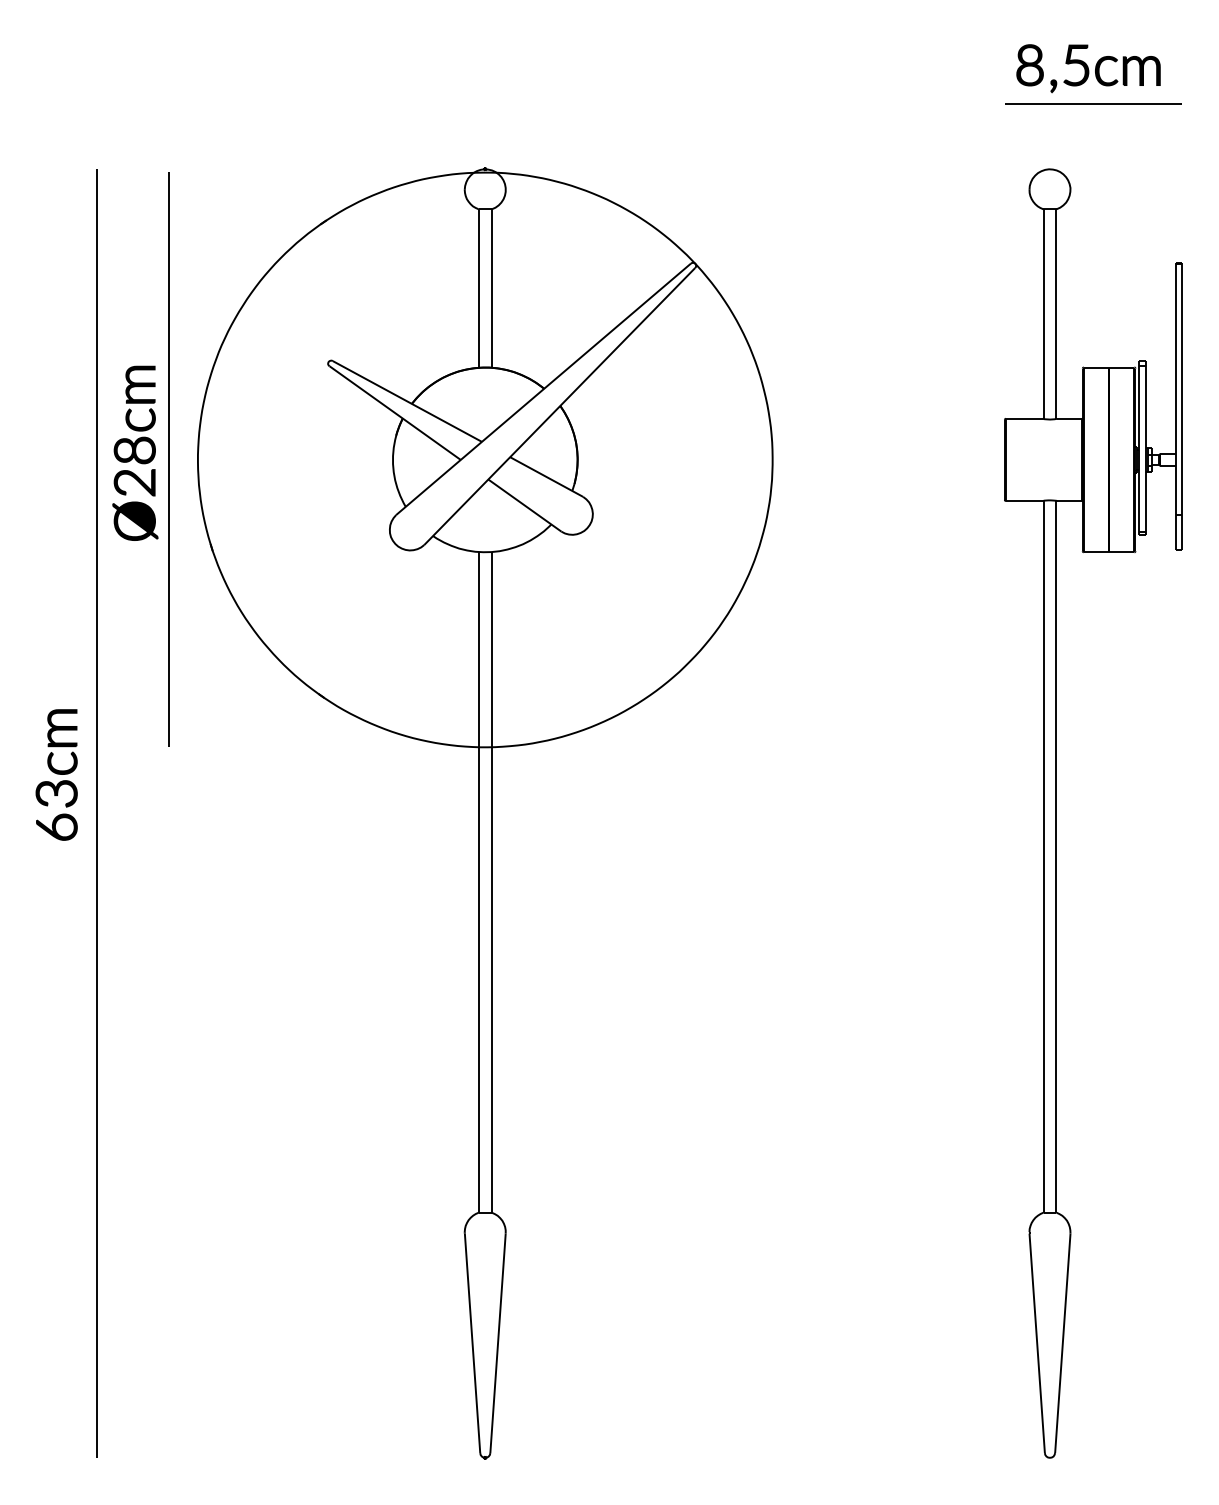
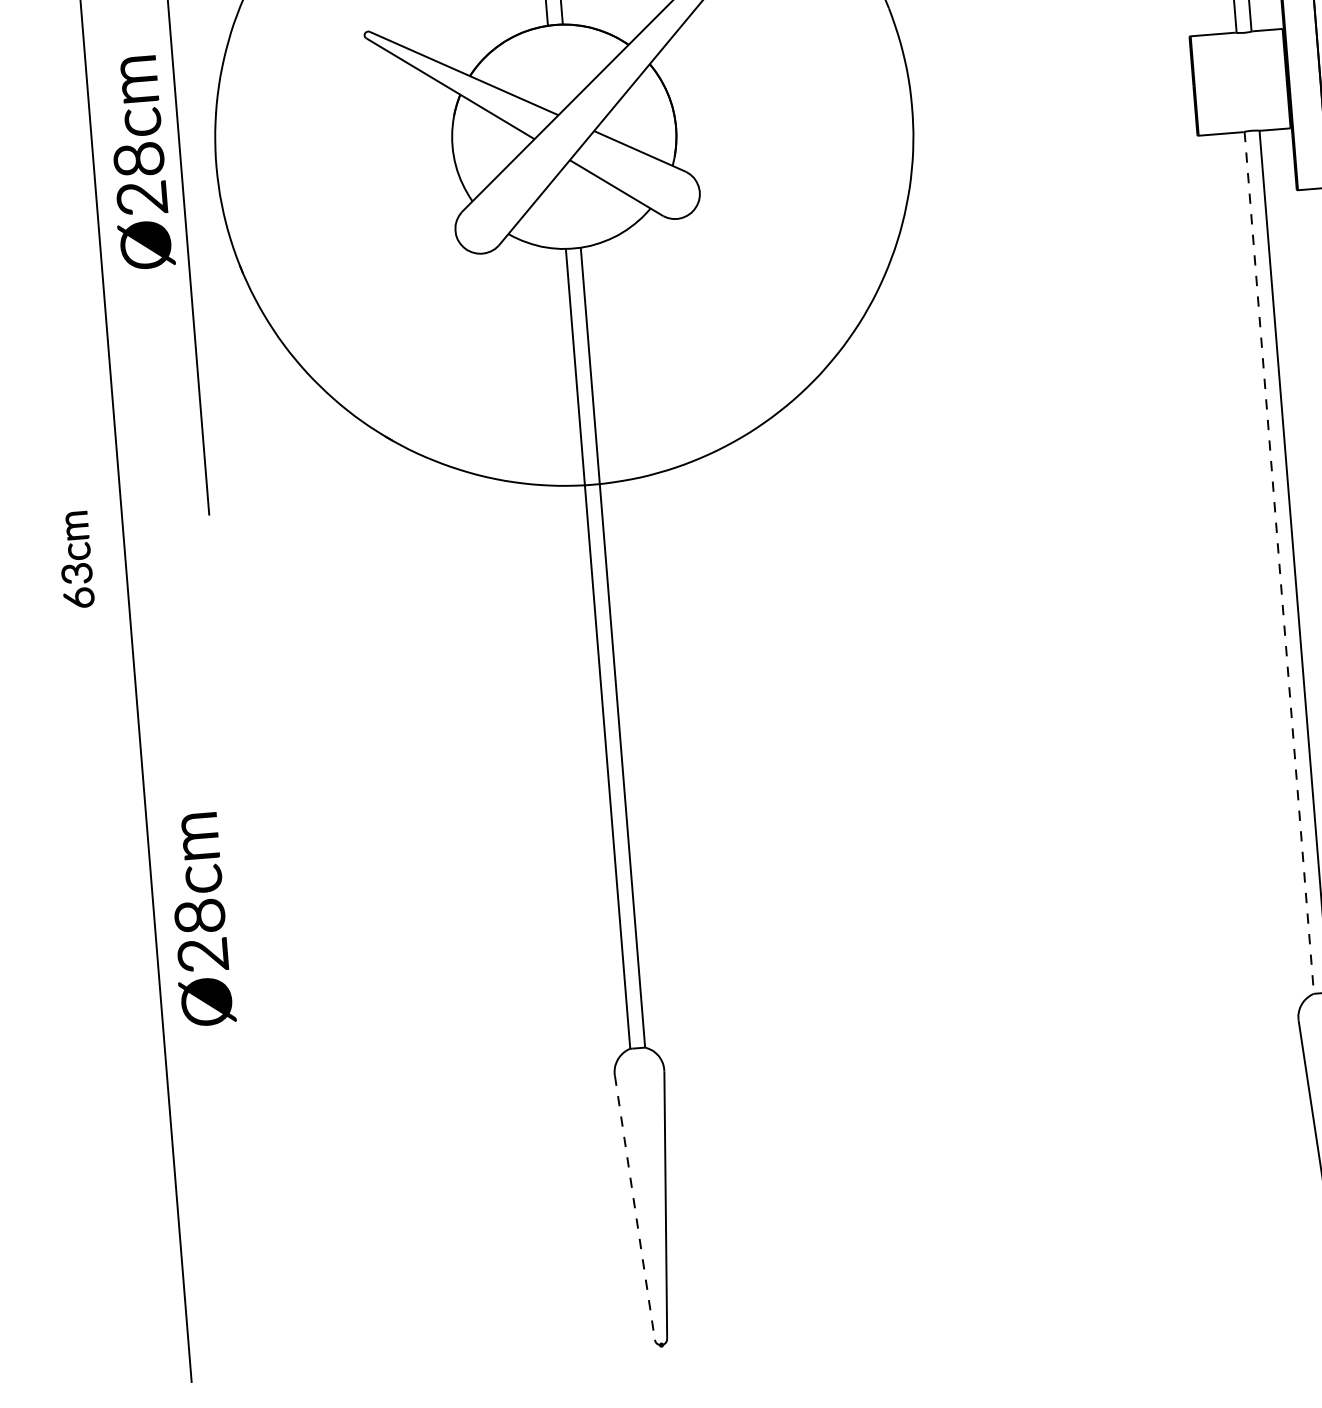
part: (56, 774) -> (75, 559), size x0.6
line: (1043, 856) -> (1278, 562), solid -> dashed
part: (135, 1077) -> (200, 918), added
line: (472, 1343) -> (634, 1207), solid -> dashed

